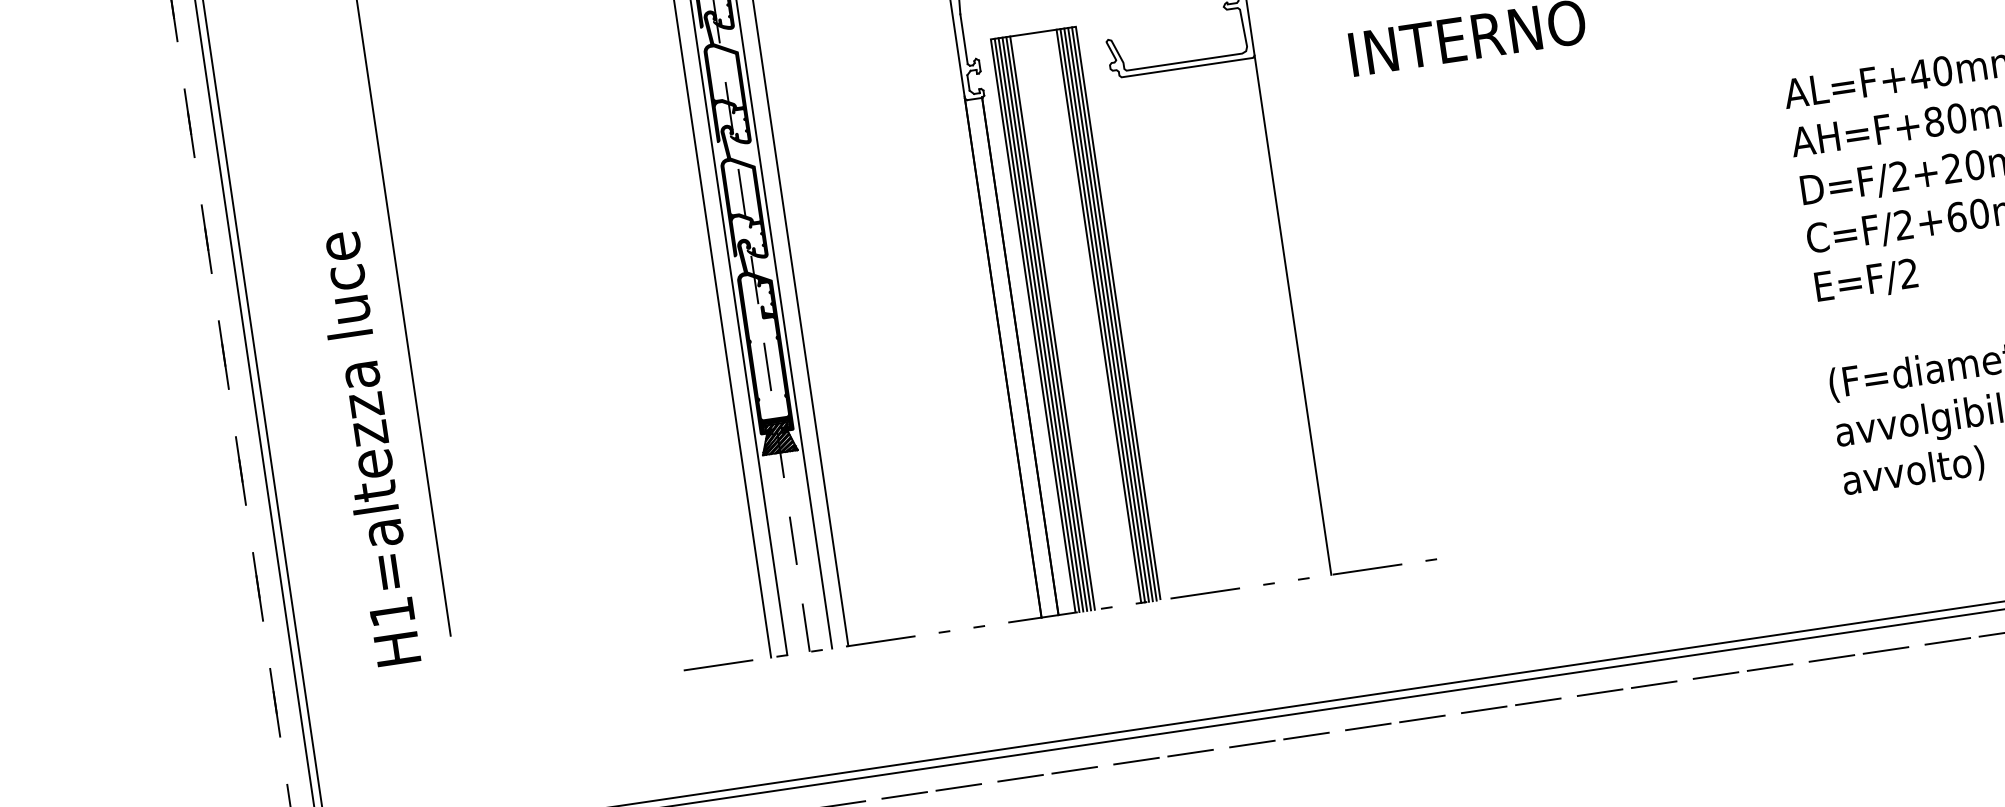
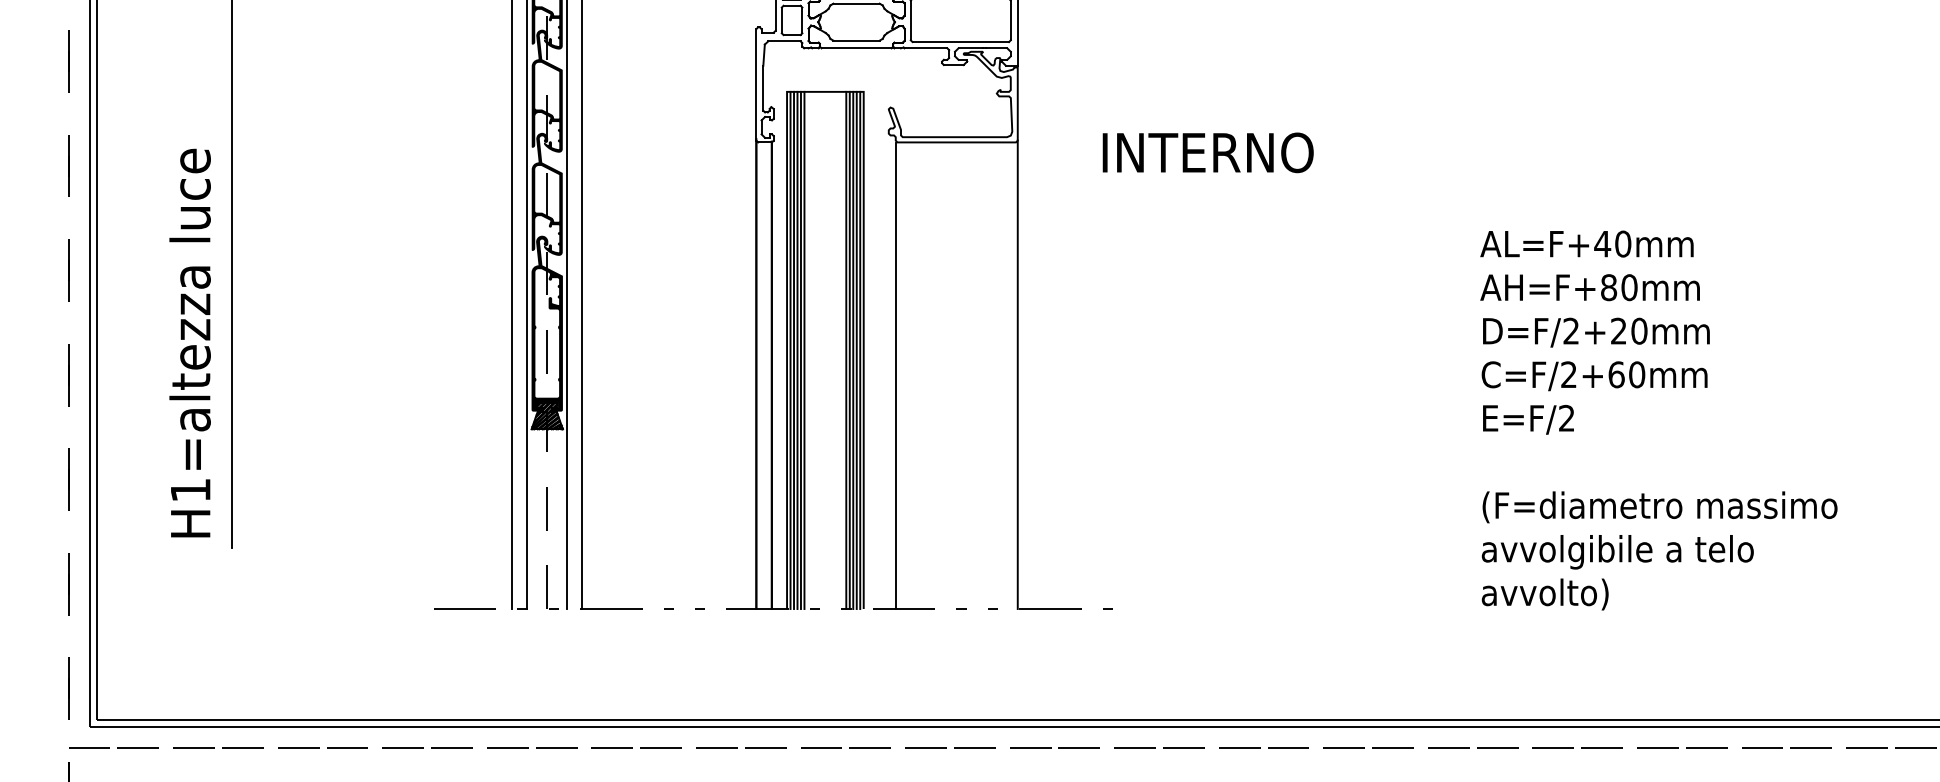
line: (1157, 336) -> (895, 375), added
text: (366, 448) -> (189, 342), moved

